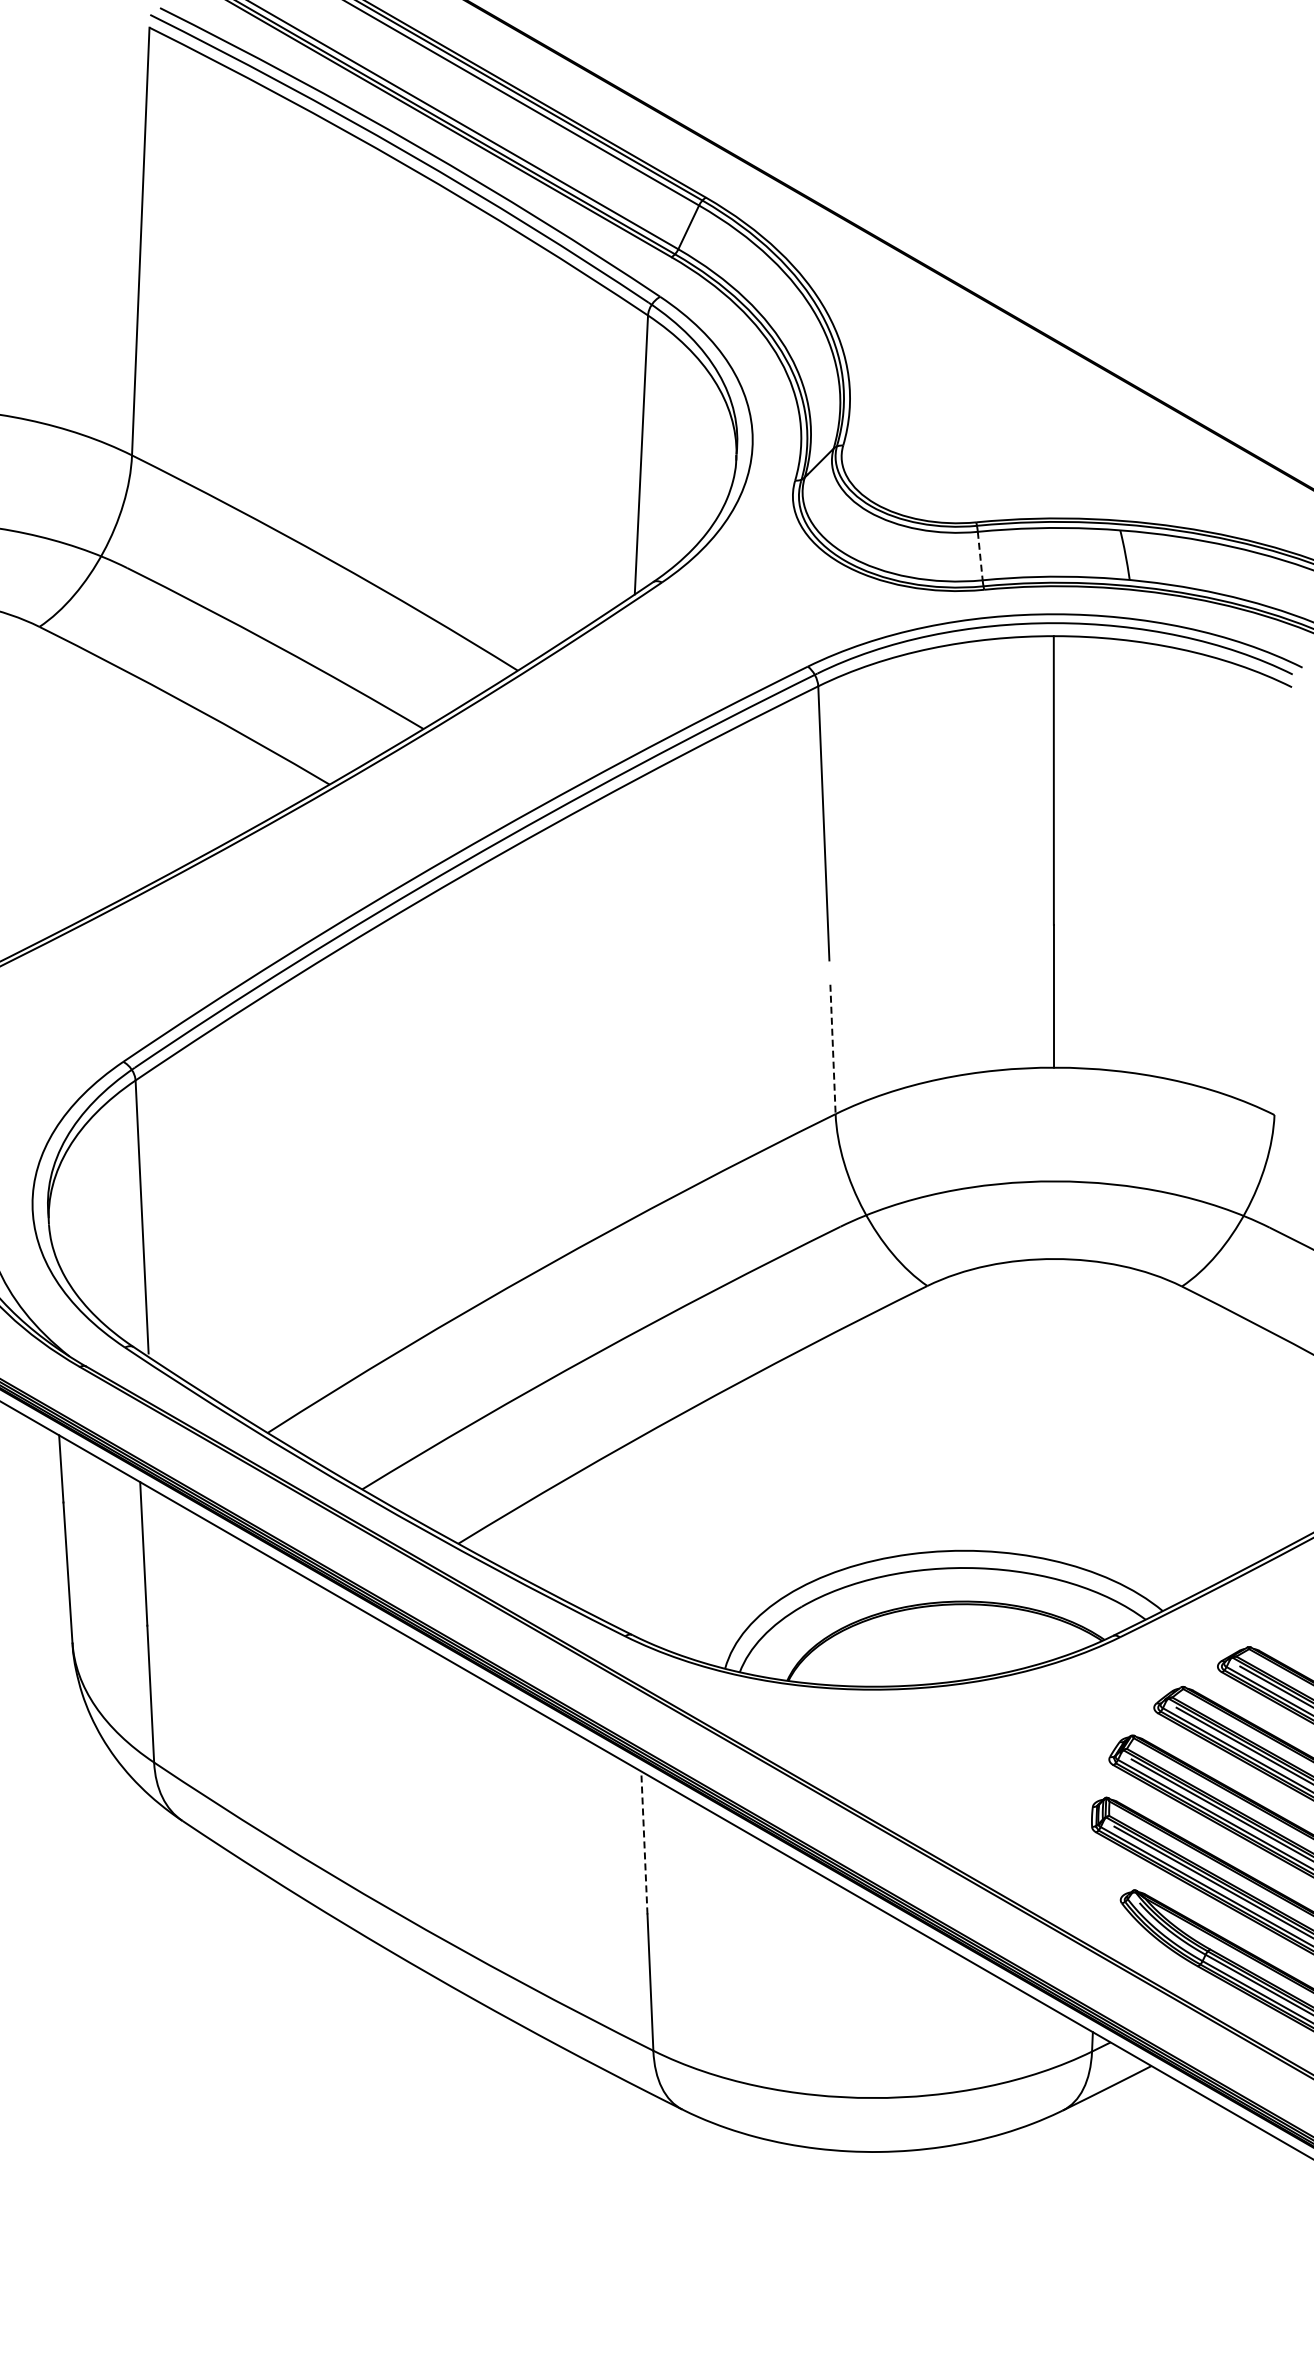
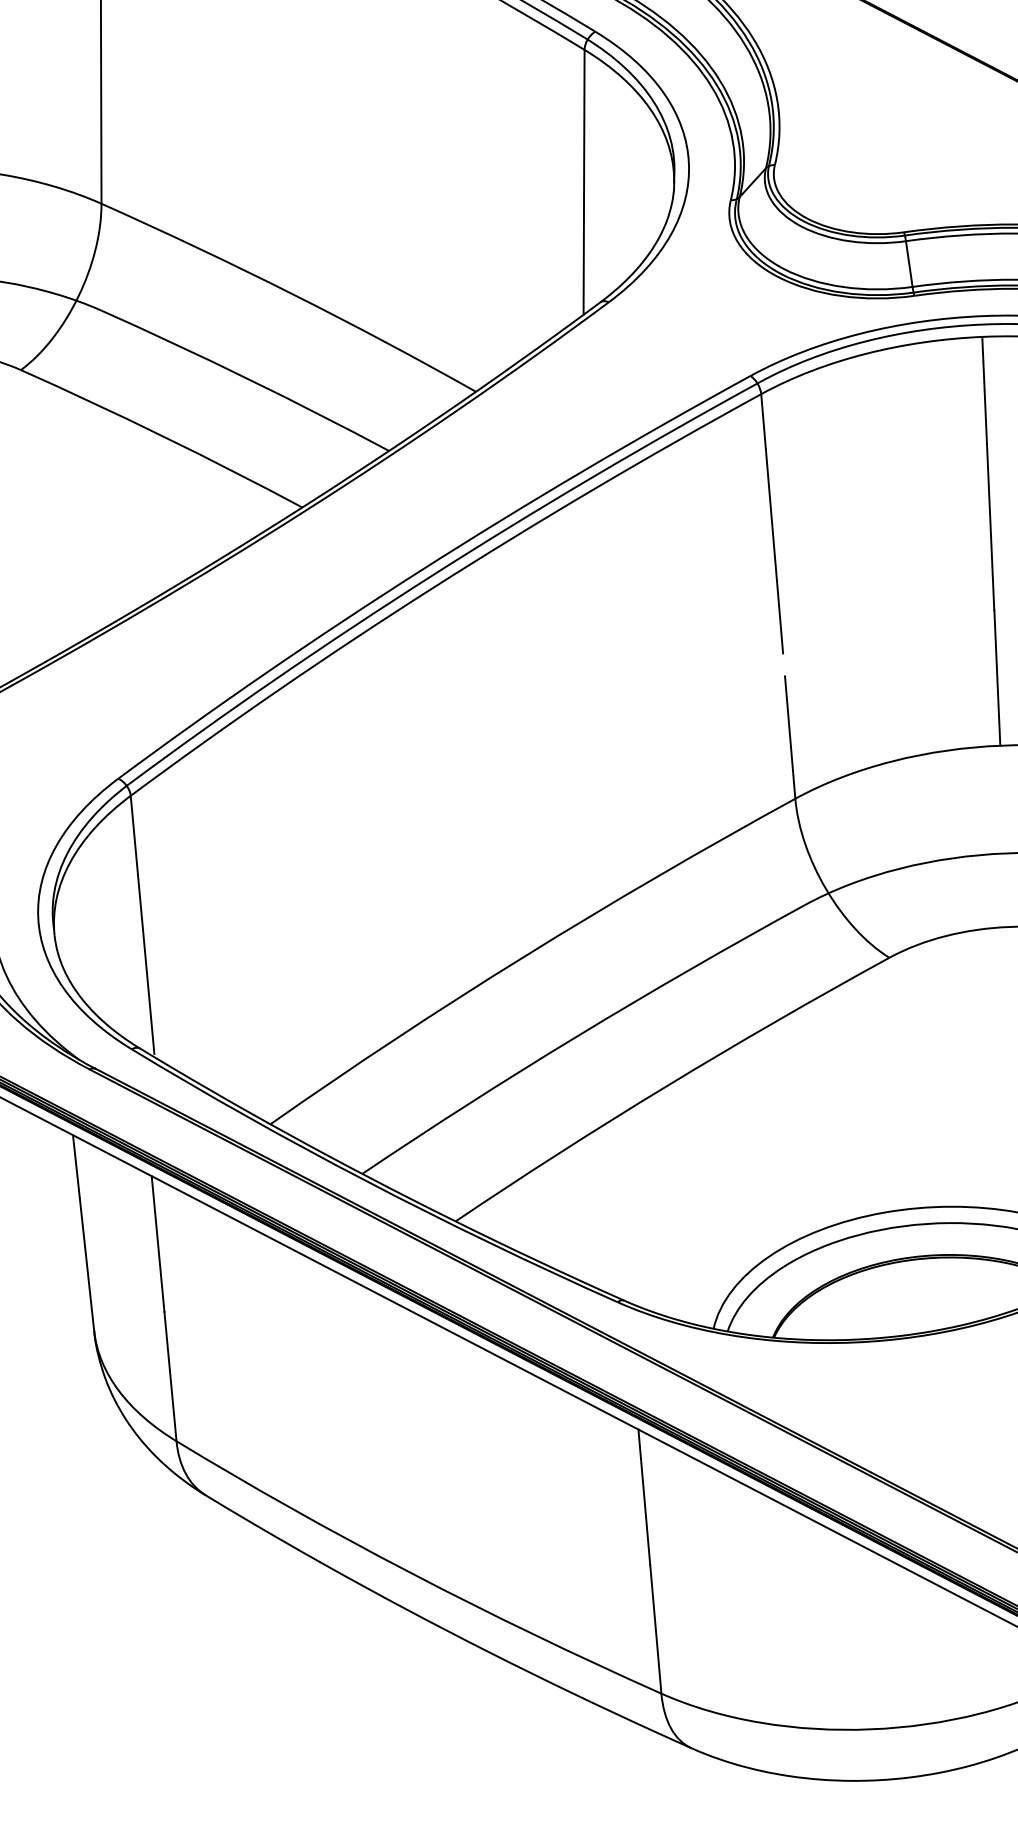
line: (980, 556) -> (909, 264), dashed -> solid
line: (833, 1049) -> (790, 737), dashed -> solid
line: (644, 1842) -> (644, 1496), dashed -> solid

